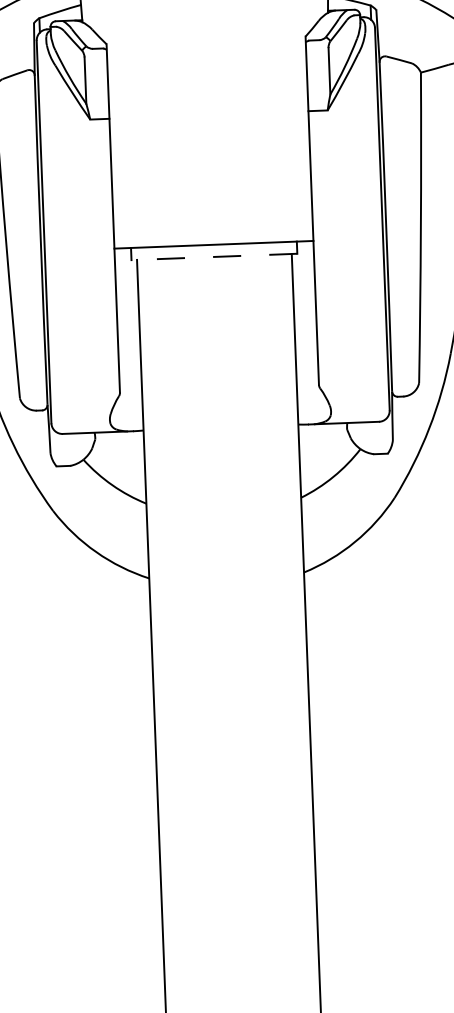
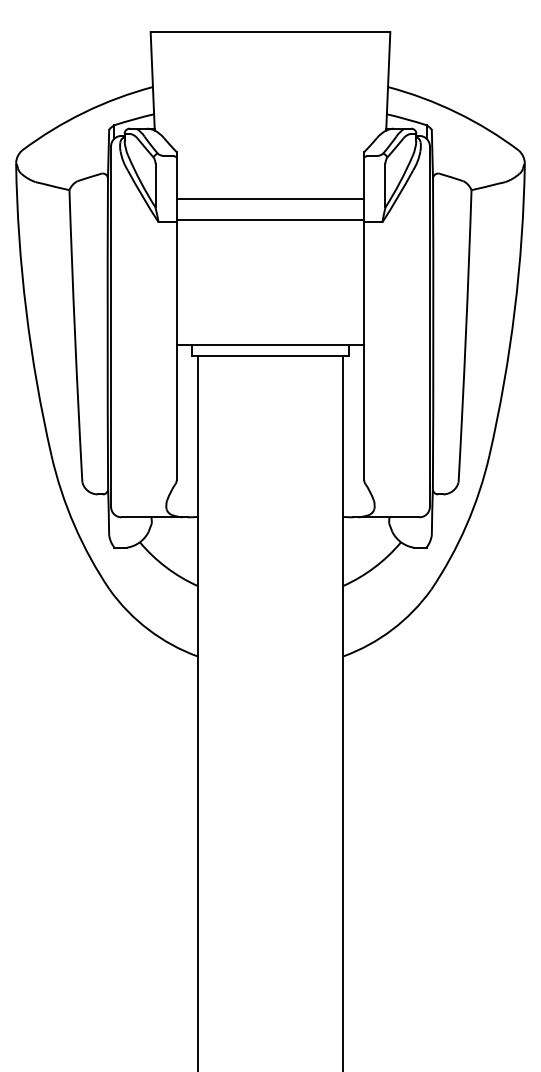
line: (207, 89) -> (270, 198), added
line: (208, 111) -> (270, 219), added
line: (214, 257) -> (270, 356), dashed -> solid

